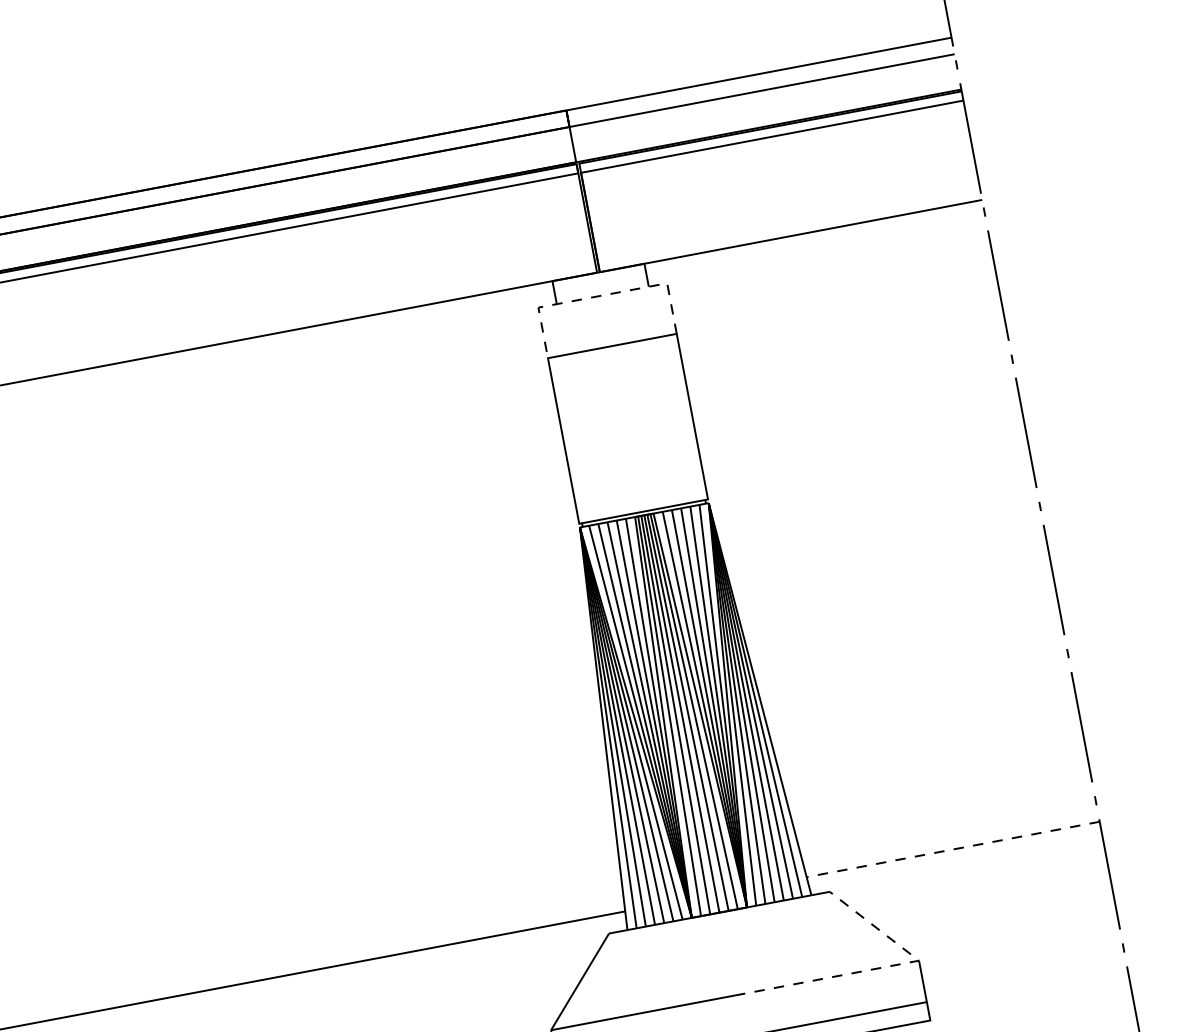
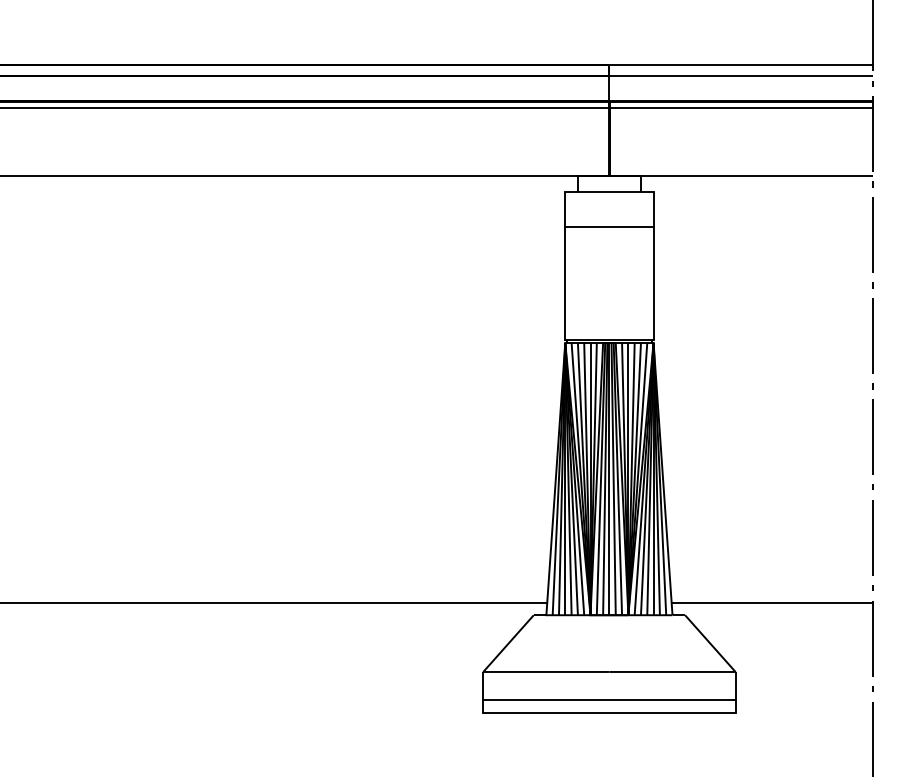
line: (601, 296) -> (608, 192), dashed -> solid
line: (952, 849) -> (771, 602), dashed -> solid
line: (882, 966) -> (710, 671), dashed -> solid

